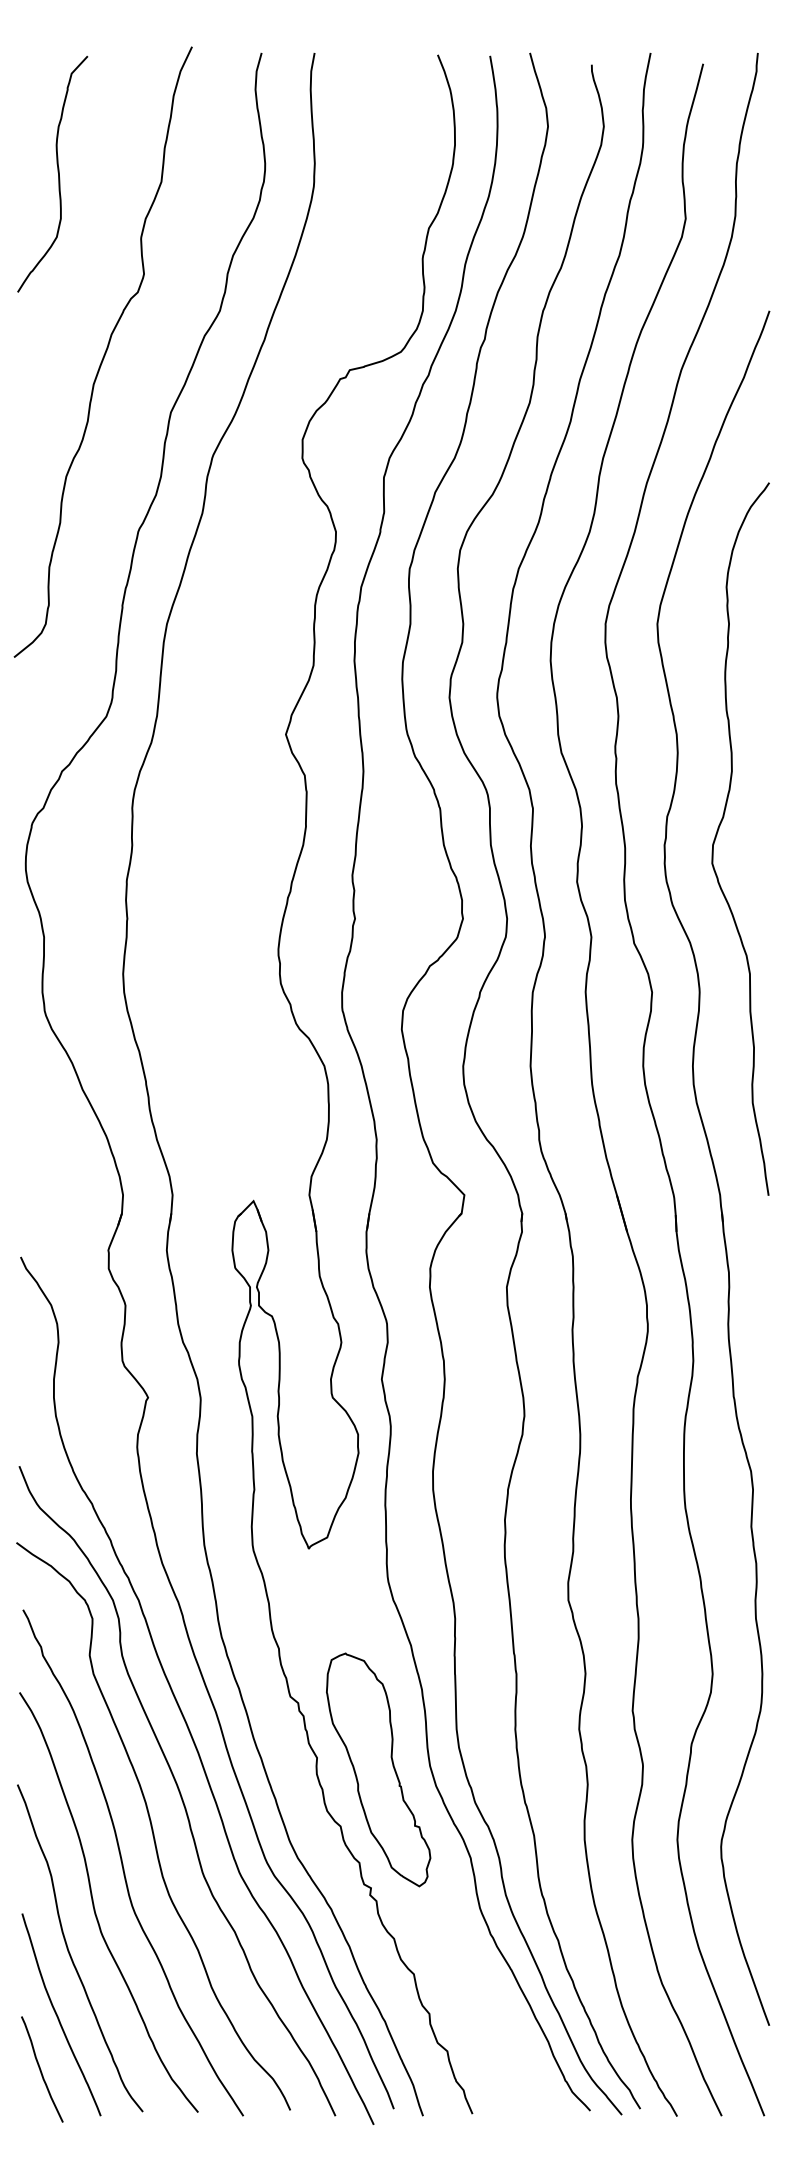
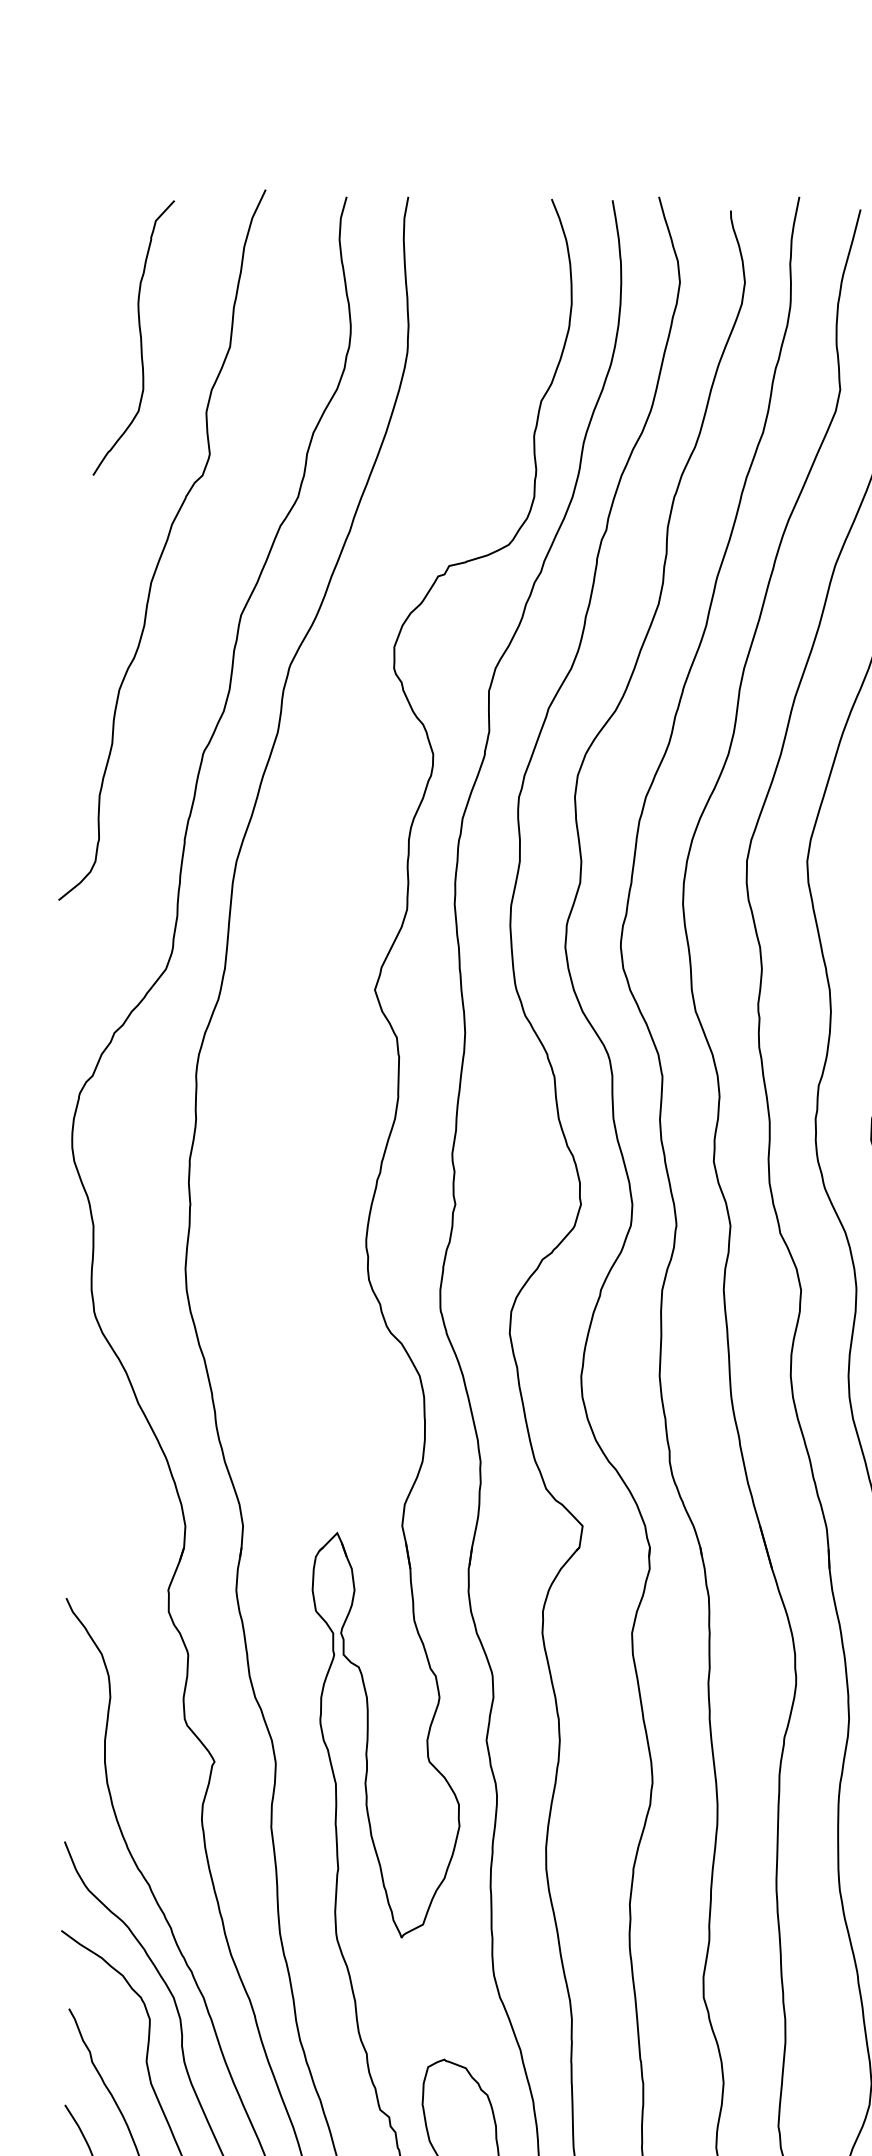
curve: (57, 172) -> (139, 335), moved

